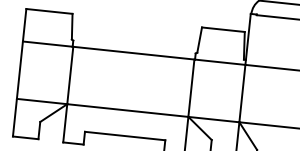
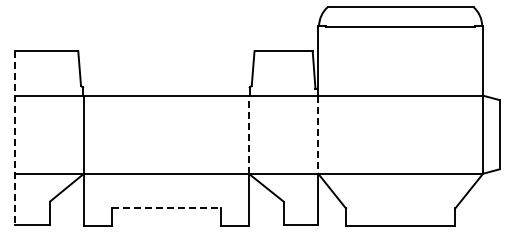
line: (19, 72) -> (15, 138), solid -> dashed
line: (191, 88) -> (248, 134), solid -> dashed
line: (242, 94) -> (318, 135), solid -> dashed
line: (125, 136) -> (166, 208), solid -> dashed

